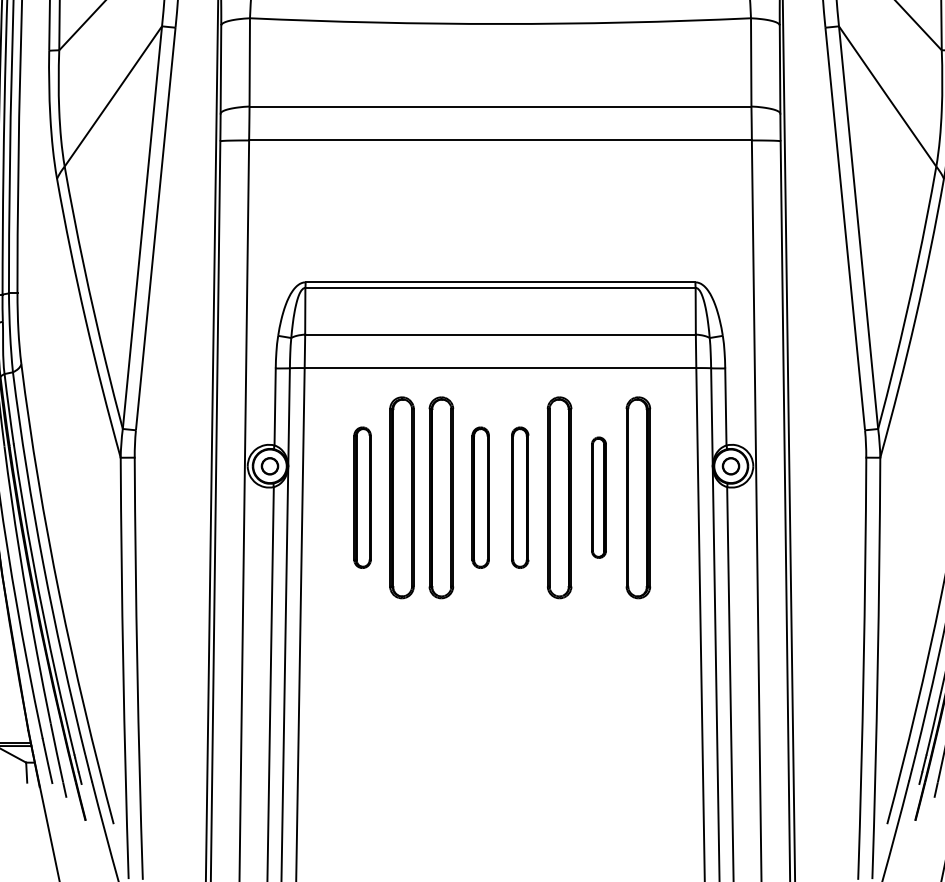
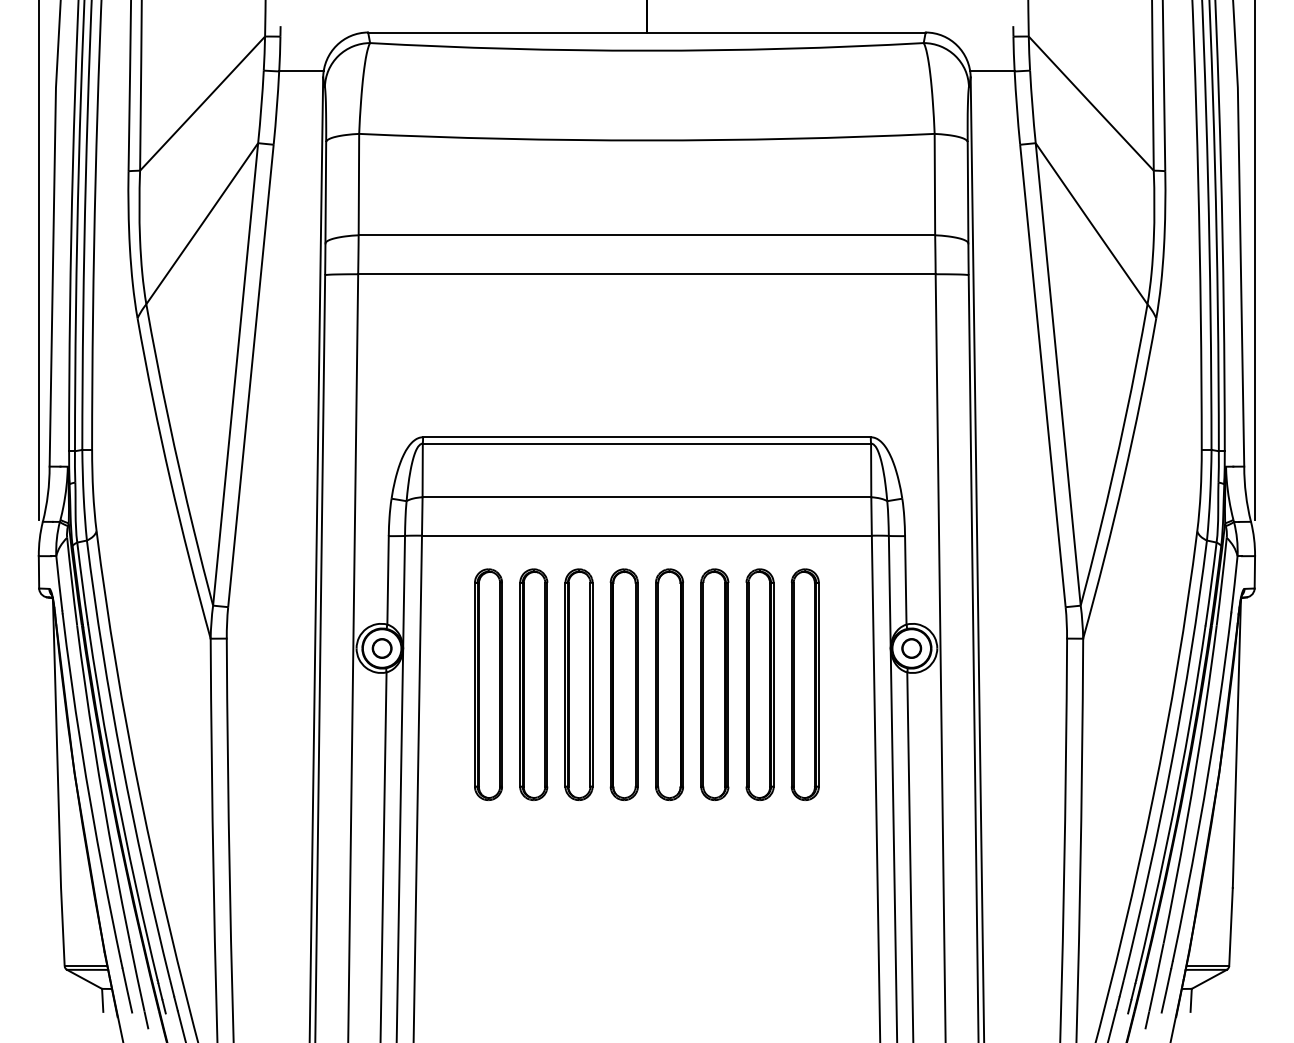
part: (362, 497) -> (488, 684), size x1.43
part: (480, 497) -> (623, 684), size x1.43
part: (520, 497) -> (669, 684), size x1.43
part: (598, 497) -> (759, 684), size x1.67

